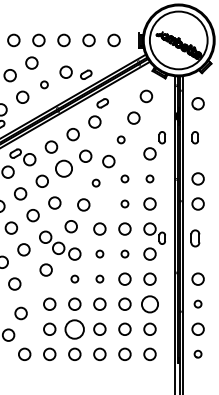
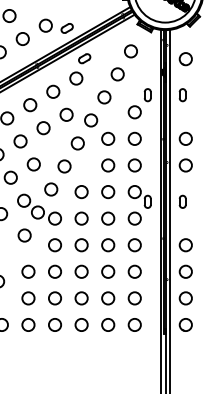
circle: (44, 84) -> (22, 38), size x1.67
circle: (120, 139) -> (103, 97), size x1.67
circle: (63, 168) -> (43, 127), size x0.71
circle: (124, 178) -> (107, 138), size x1.67
circle: (149, 178) -> (134, 138), size x1.67
circle: (95, 182) -> (76, 142), size x1.67
circle: (124, 203) -> (107, 164), size x1.67
part: (194, 237) -> (181, 200), size x0.71
circle: (99, 253) -> (81, 217), size x1.67
circle: (124, 253) -> (107, 217), size x1.67
circle: (74, 278) -> (54, 244), size x1.67
circle: (99, 278) -> (81, 244), size x1.67
circle: (149, 303) -> (134, 271), size x0.71
circle: (197, 303) -> (185, 271), size x1.67
circle: (74, 328) -> (54, 297), size x0.62
circle: (197, 353) -> (185, 324), size x1.67

